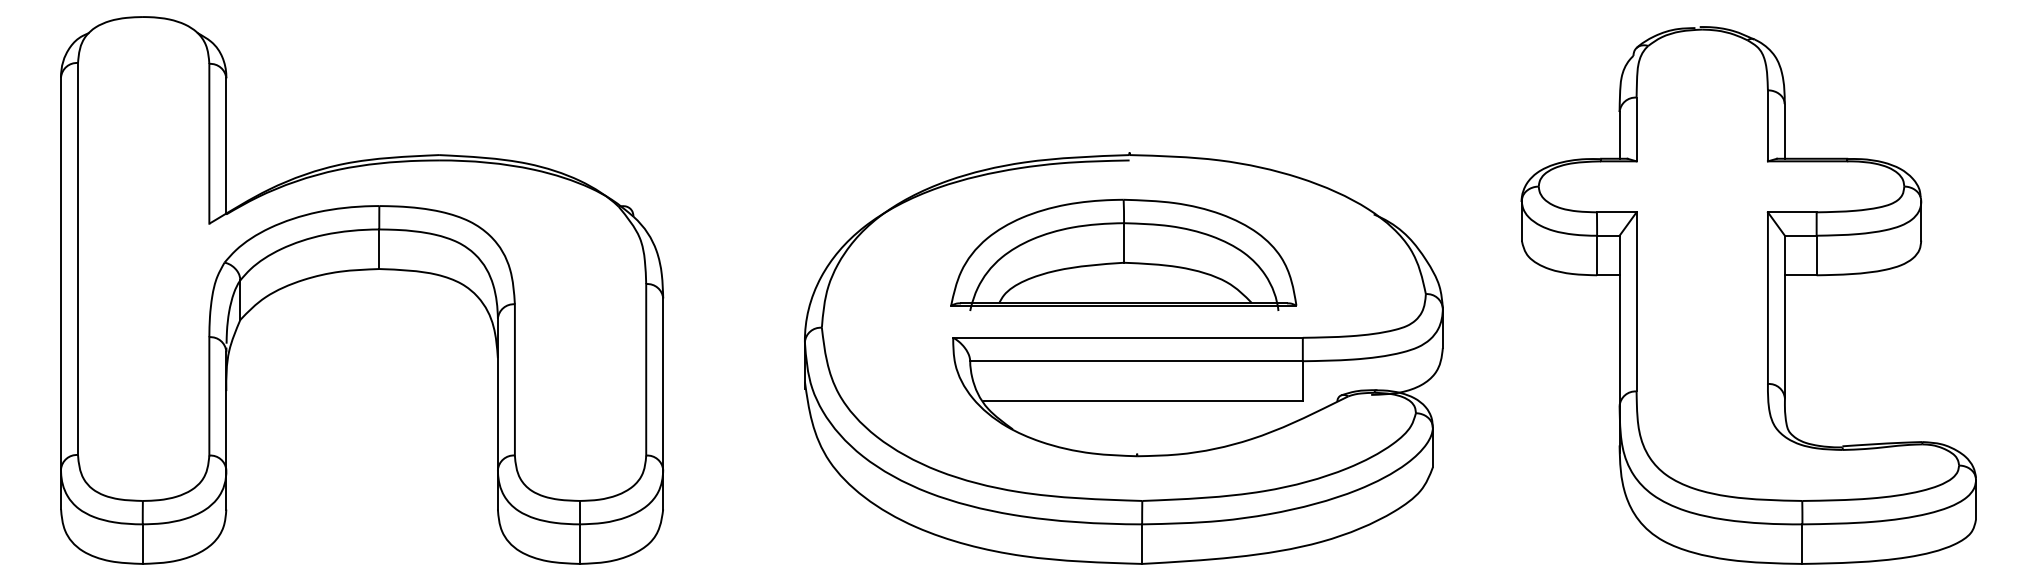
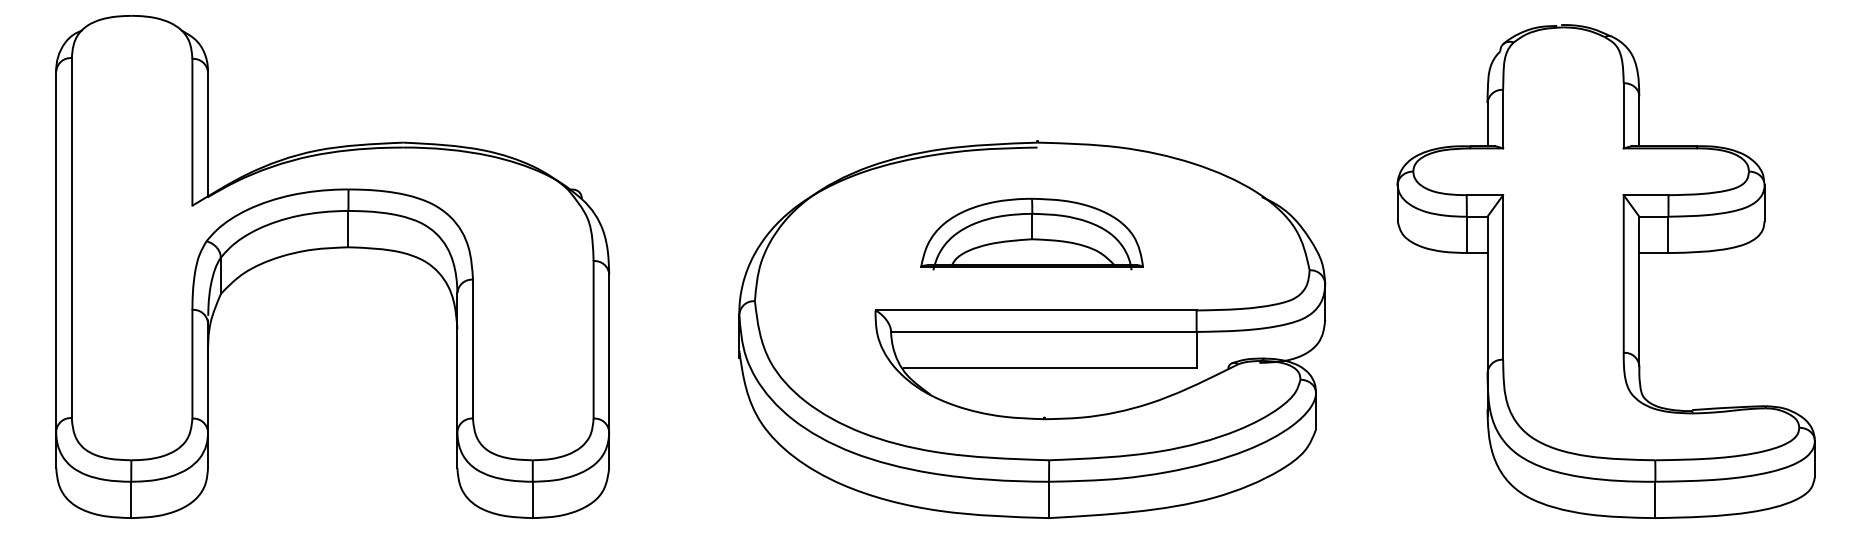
part: (1123, 254) -> (1031, 233), size x0.7

